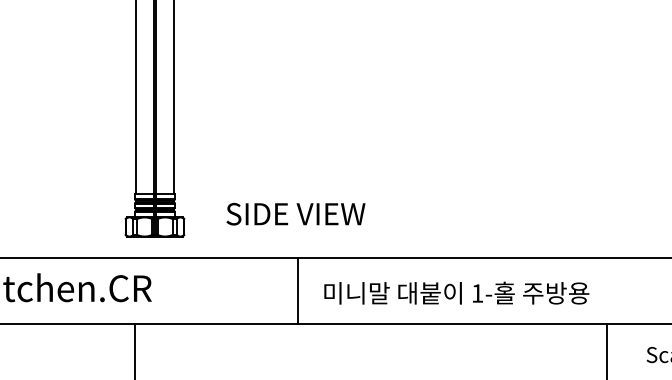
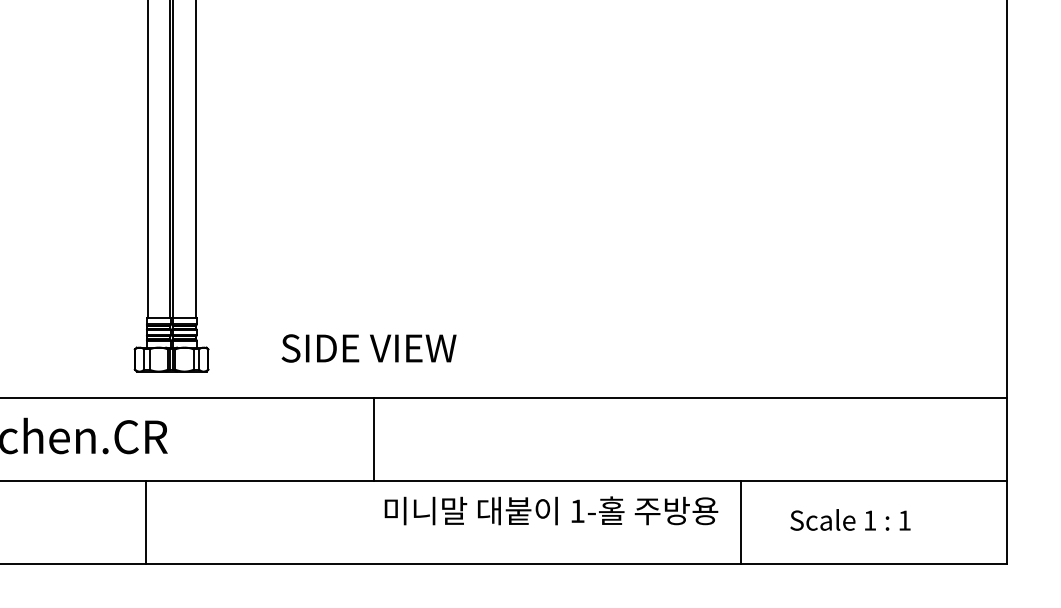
text: (295, 214) -> (368, 348), moved
line: (297, 290) -> (373, 439), moved
text: (456, 292) -> (551, 510), moved

